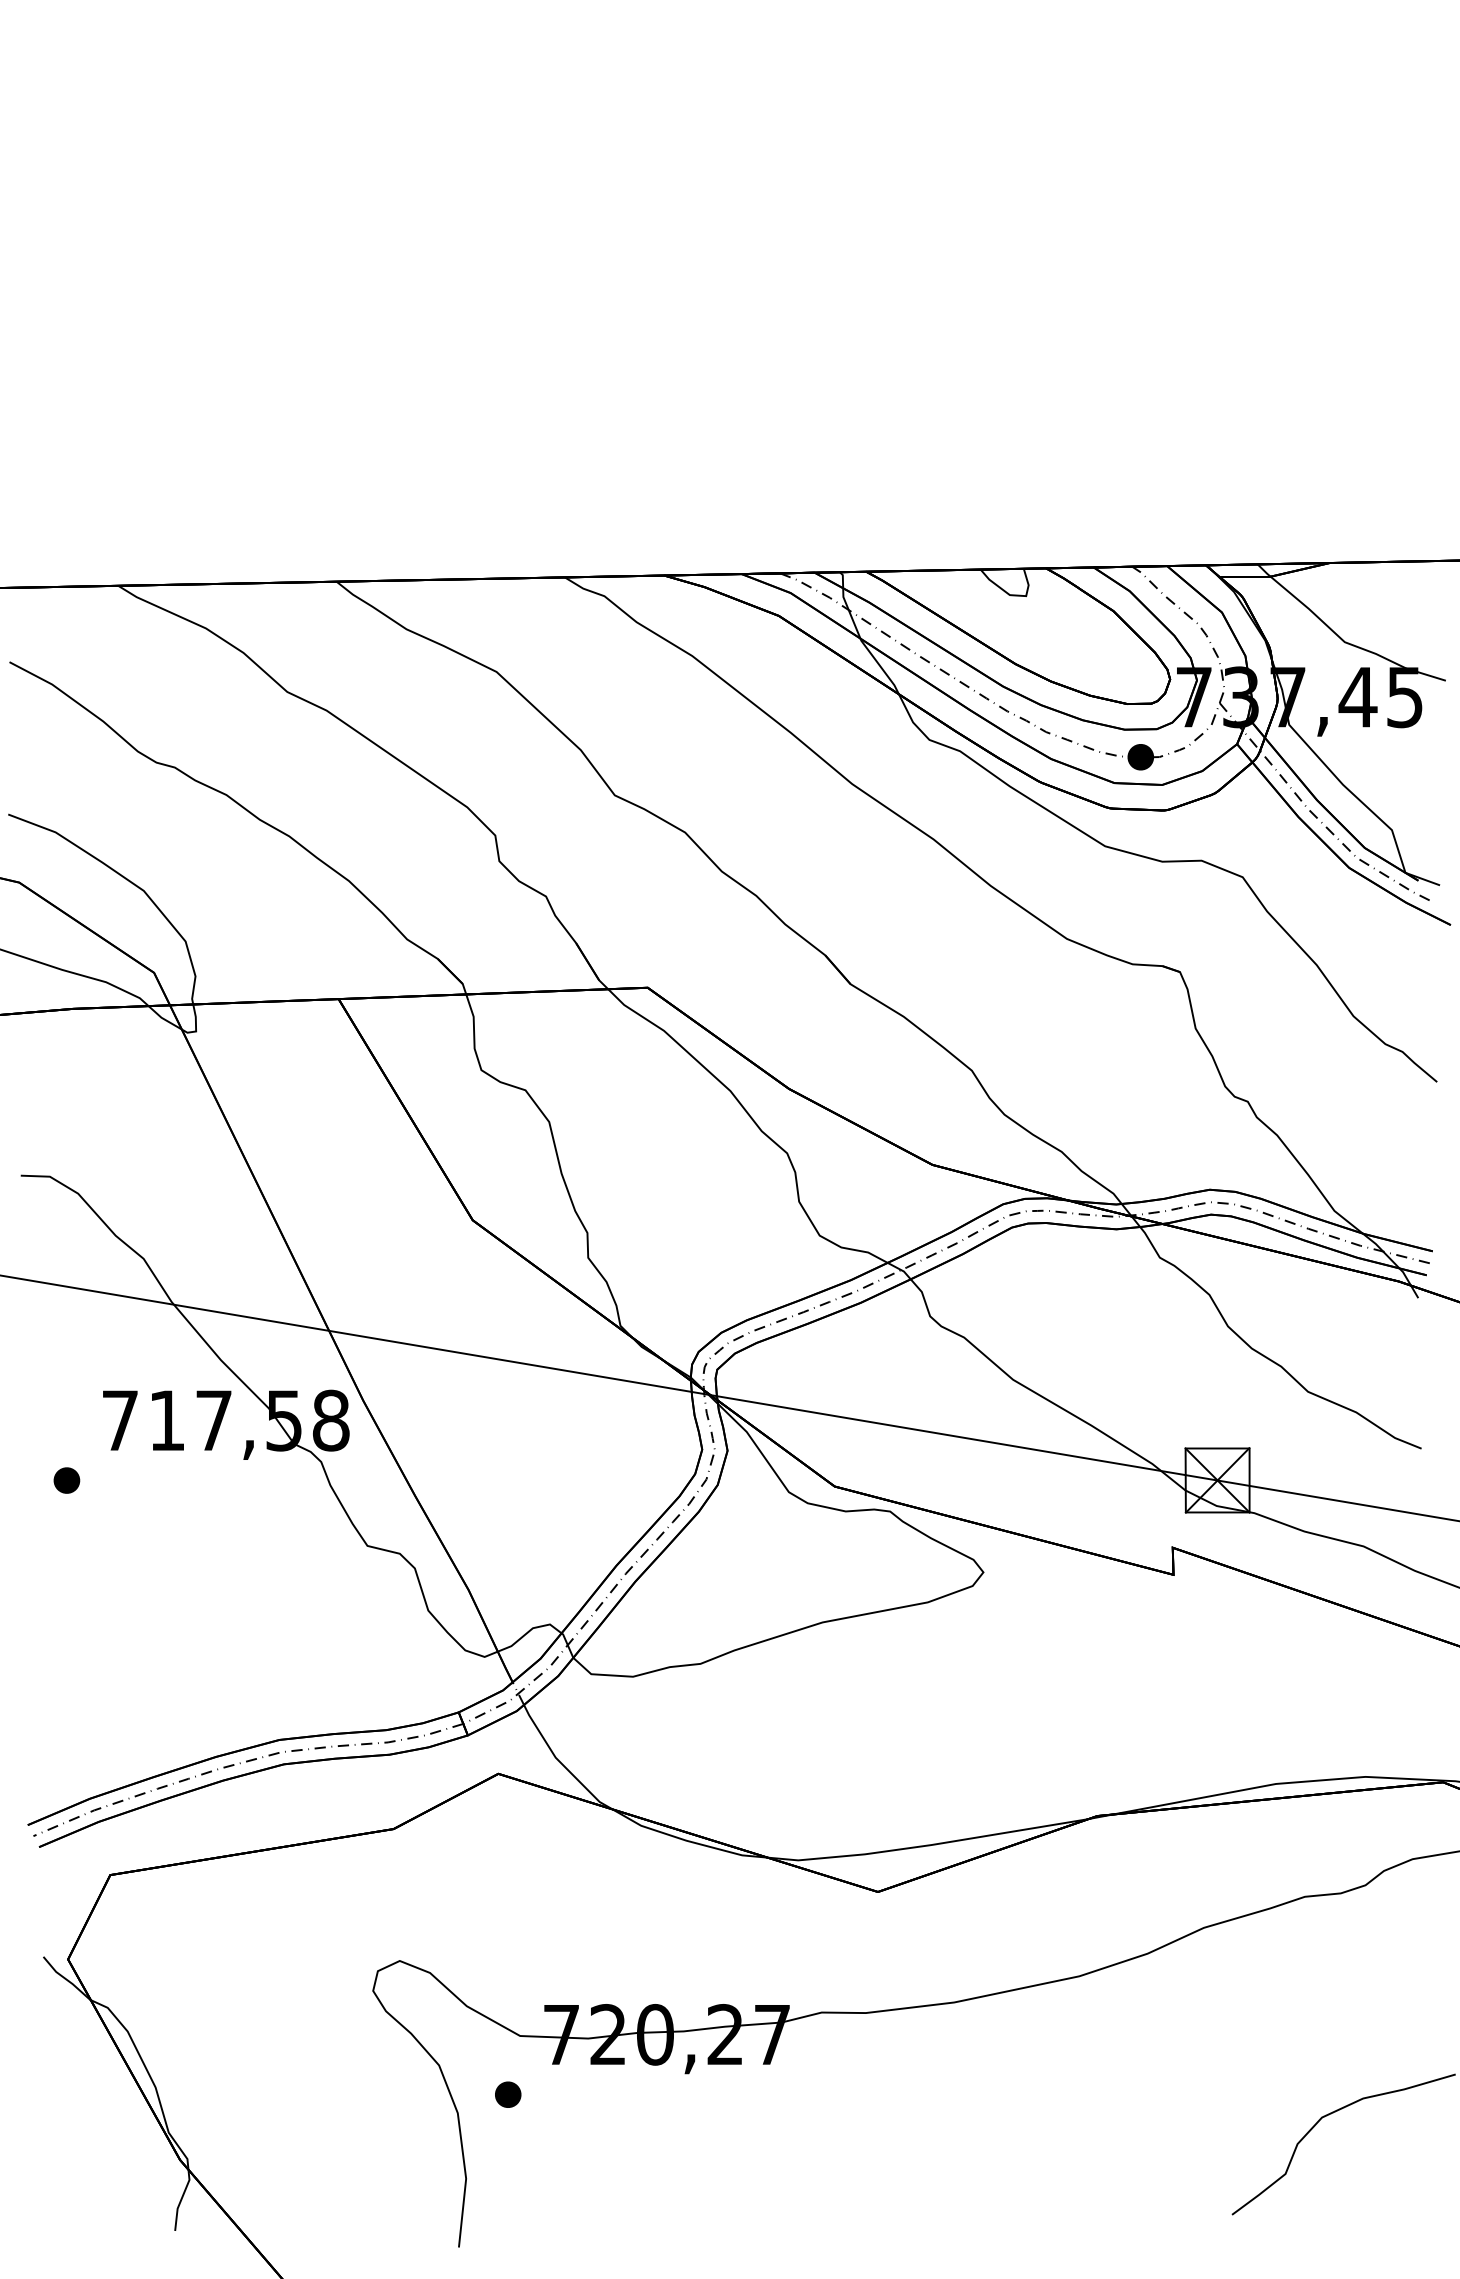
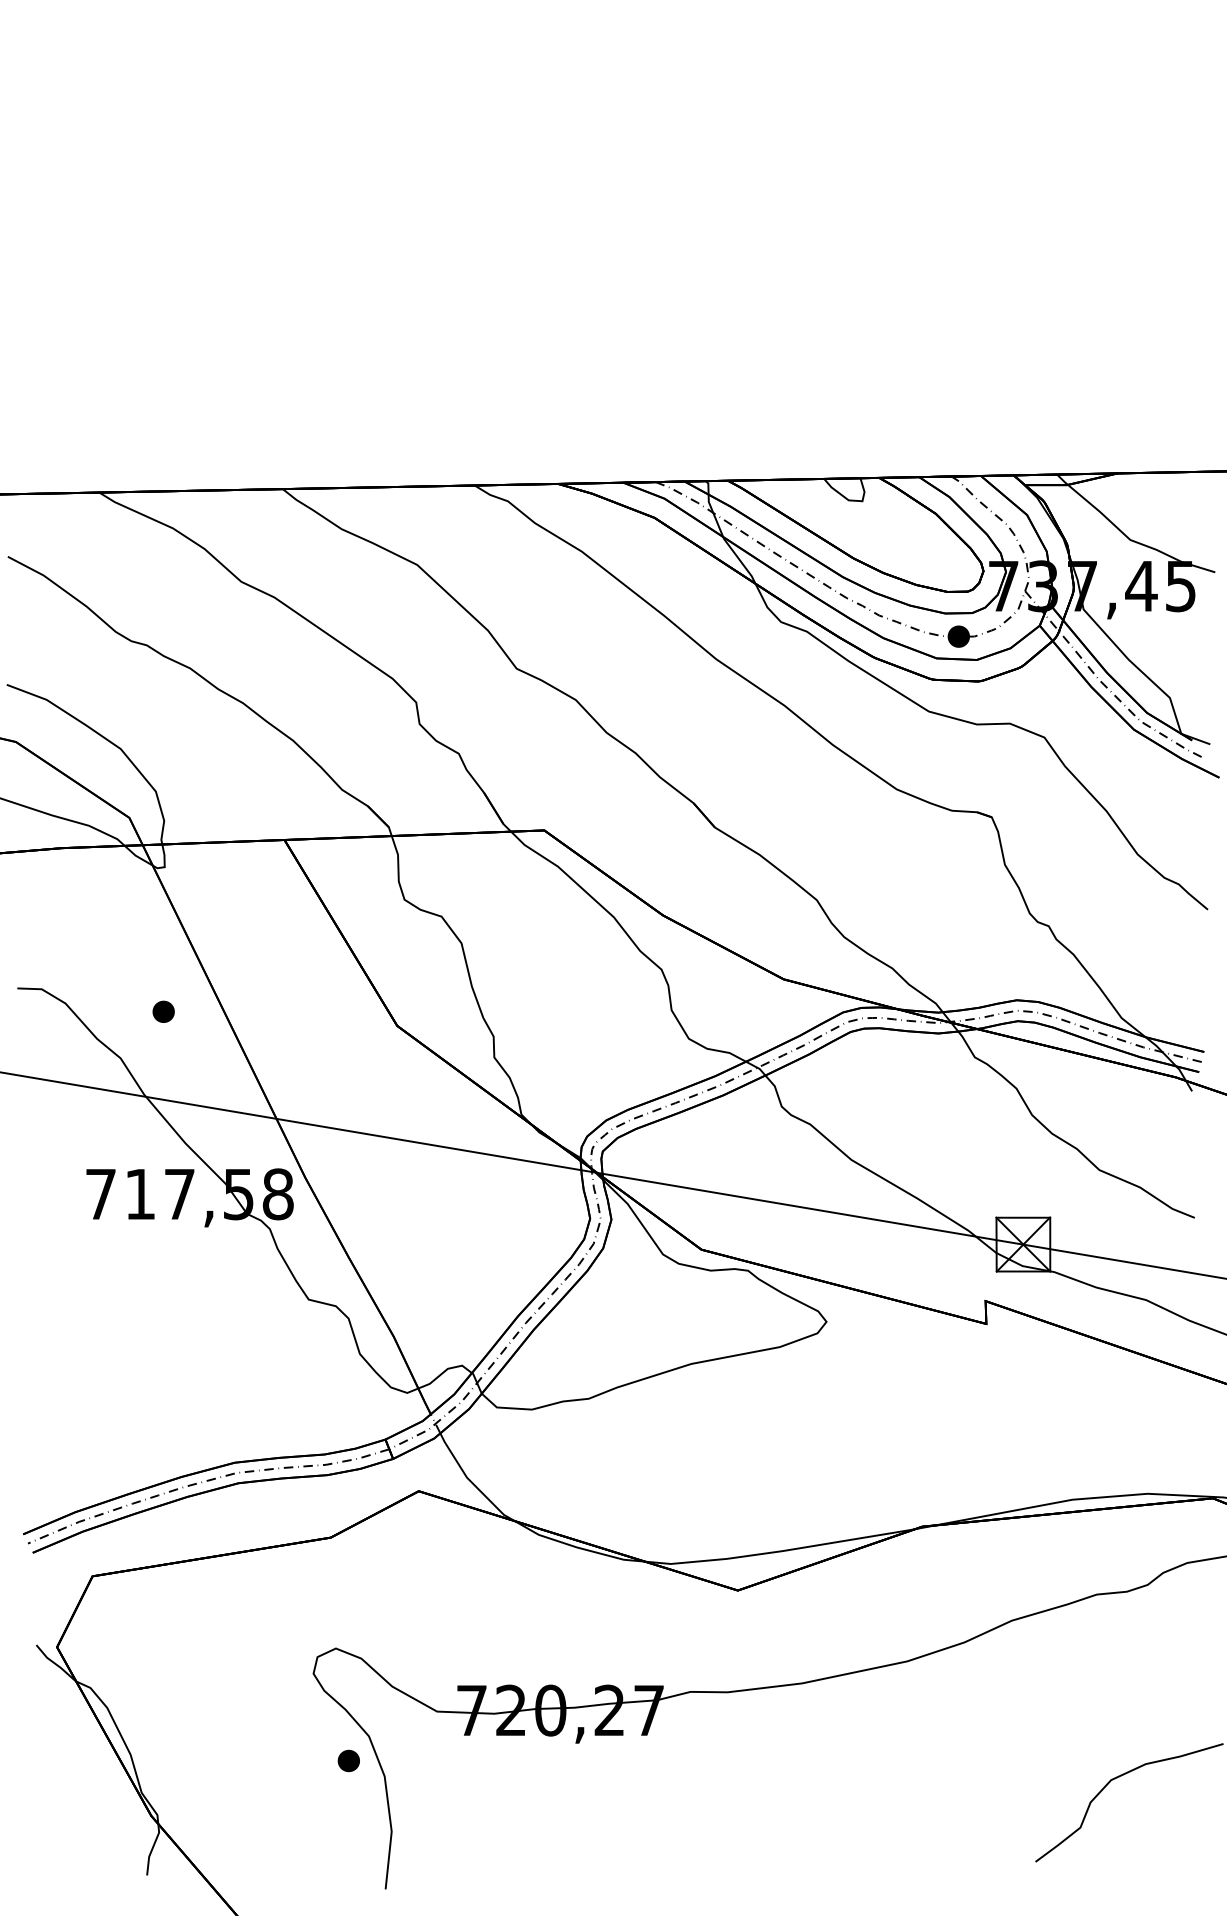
part: (66, 1480) -> (163, 1011), moved
part: (508, 2094) -> (349, 1760), moved

